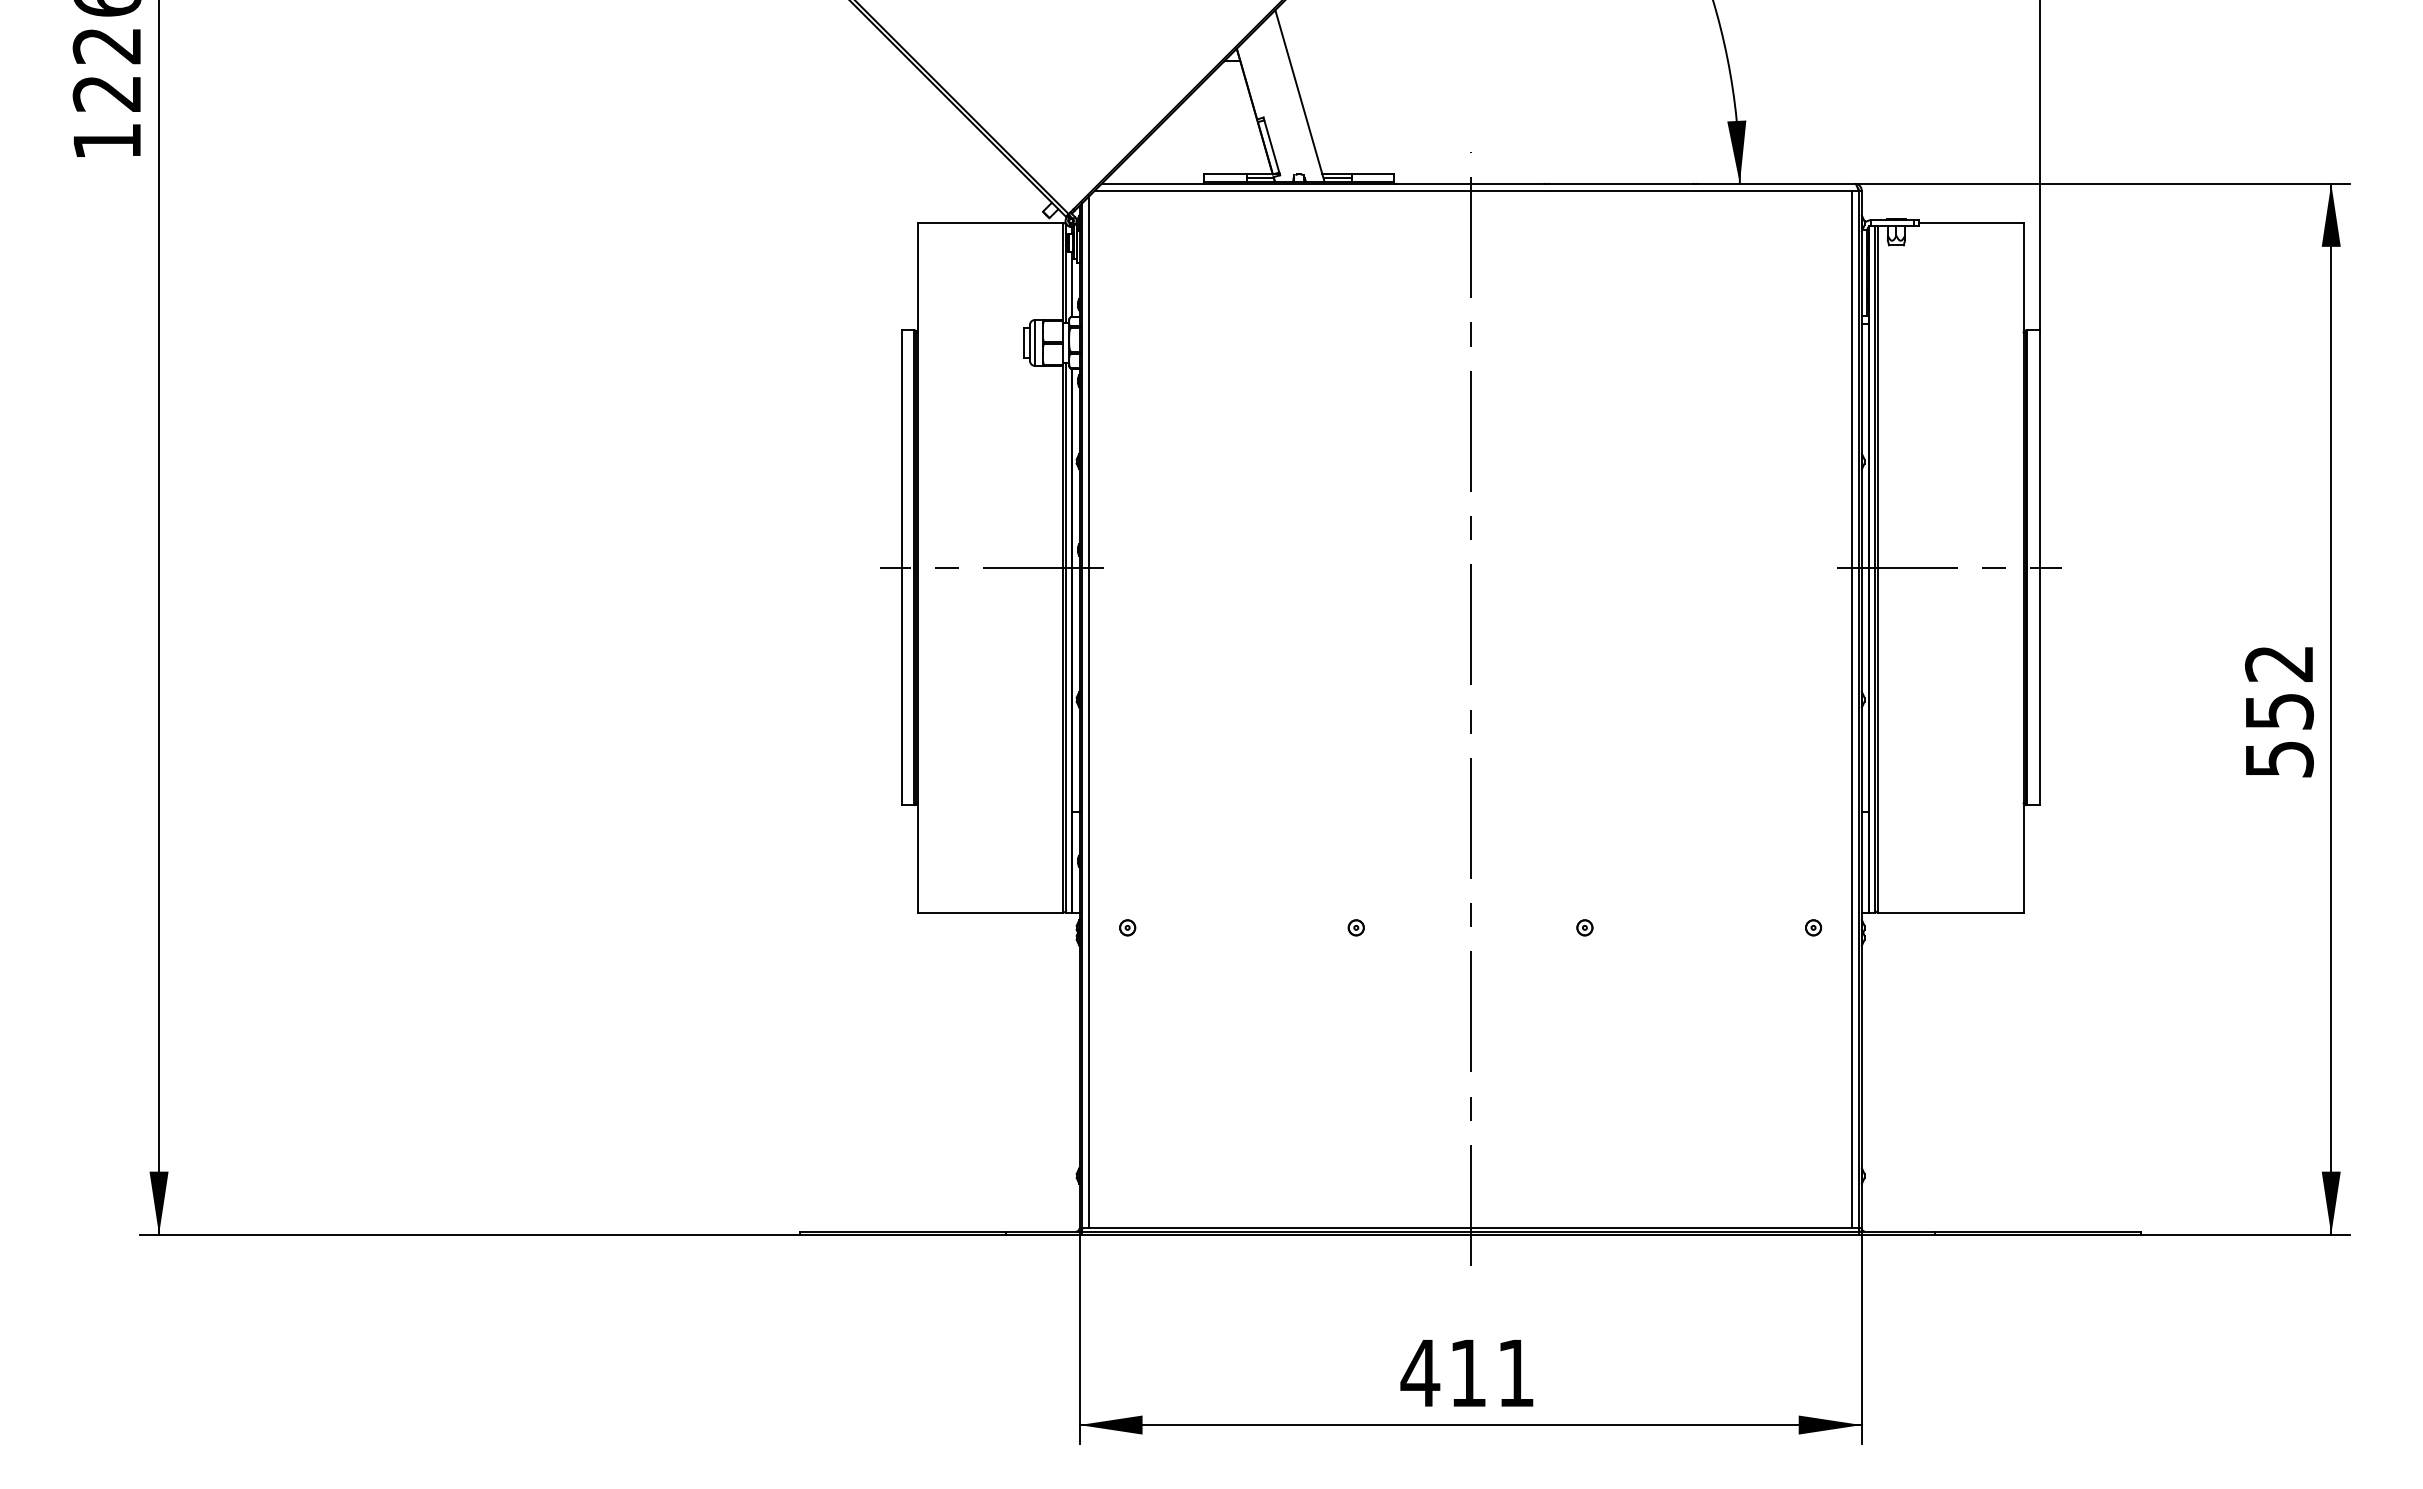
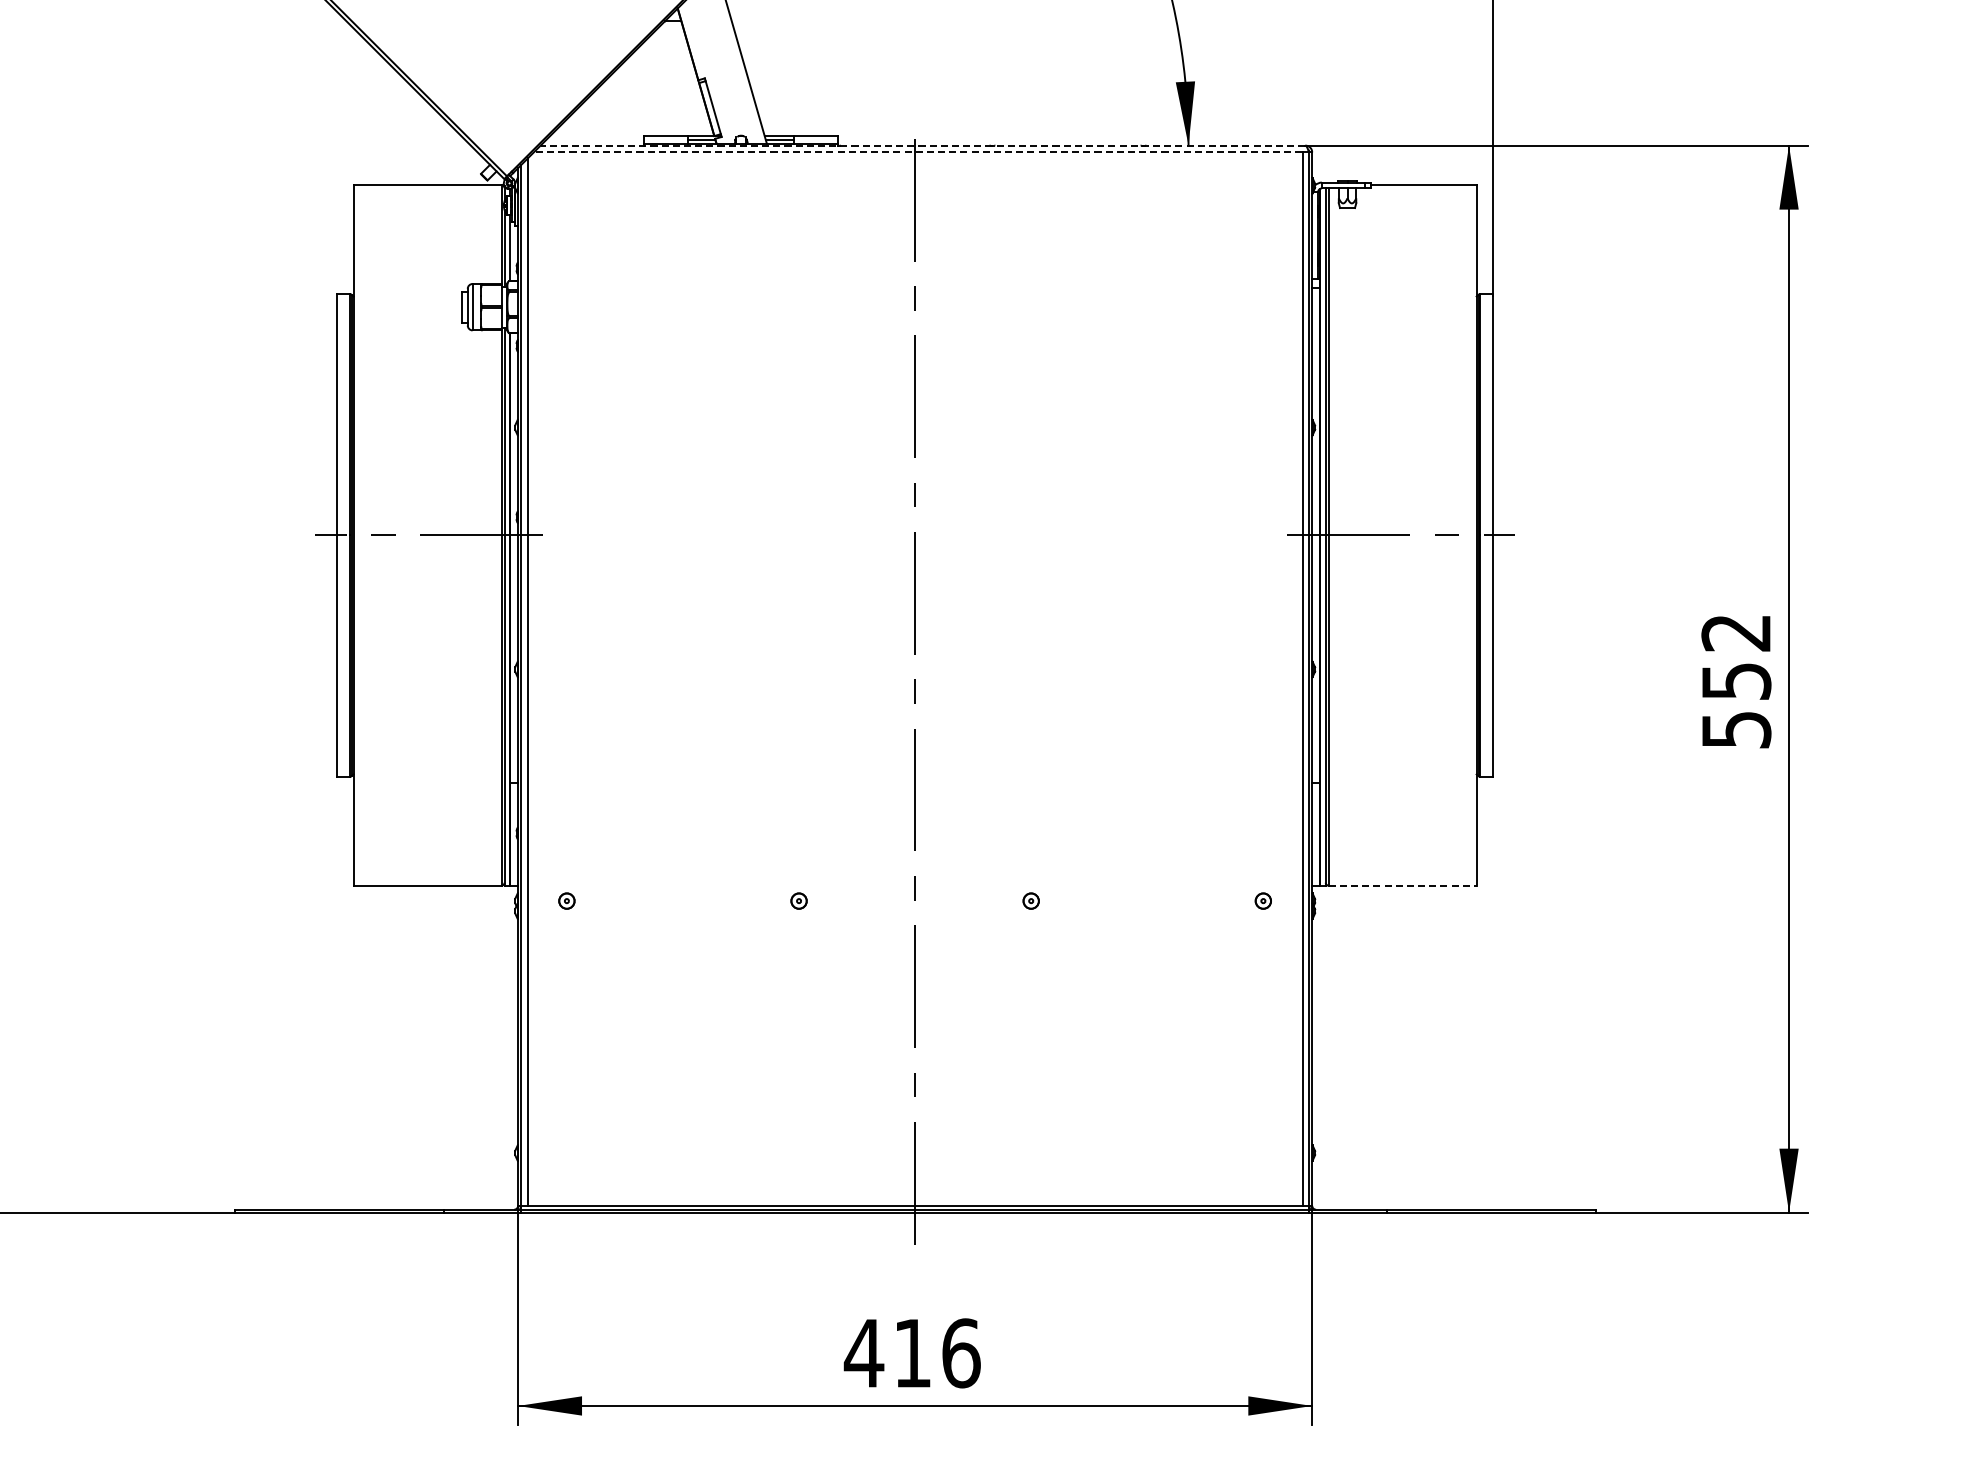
line: (1478, 183) -> (923, 145), solid -> dashed
line: (1473, 190) -> (918, 152), solid -> dashed
line: (1950, 912) -> (1402, 885), solid -> dashed
text: (1516, 1372) -> (961, 1352), 411 -> 416

